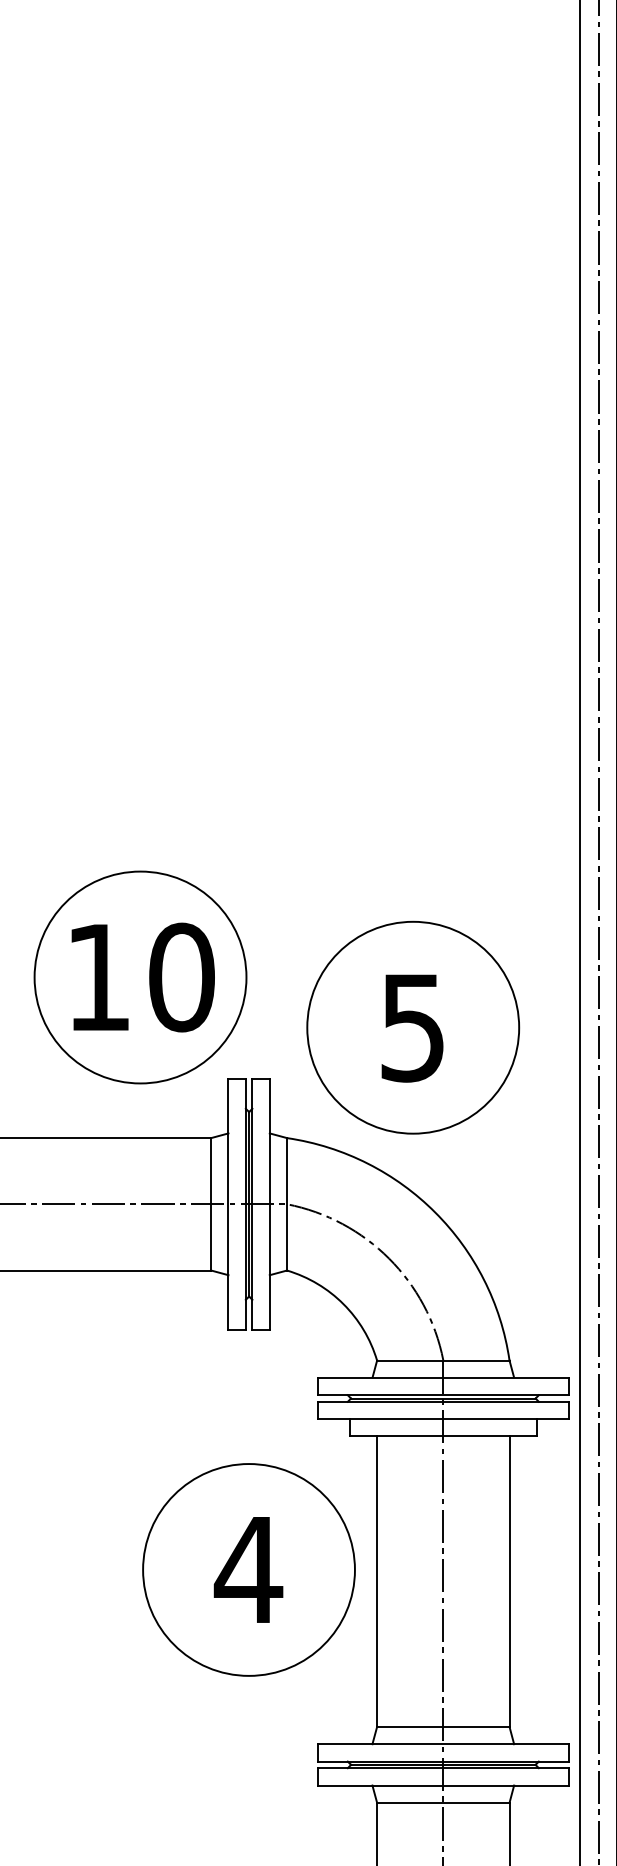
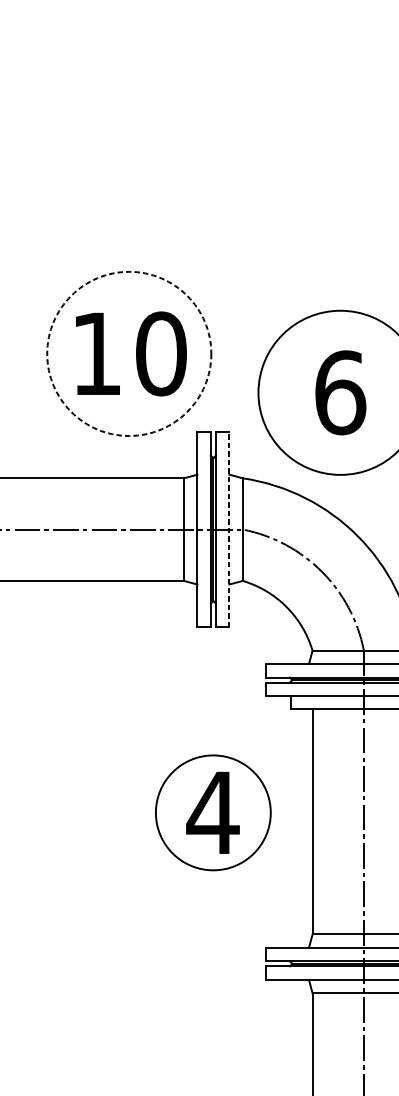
circle: (140, 977) -> (129, 353), solid -> dashed
text: (413, 1027) -> (340, 392), 5 -> 6
line: (269, 1204) -> (229, 529), solid -> dashed
circle: (248, 1569) -> (212, 812), size x0.7

